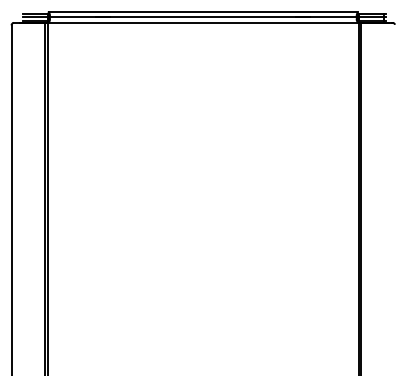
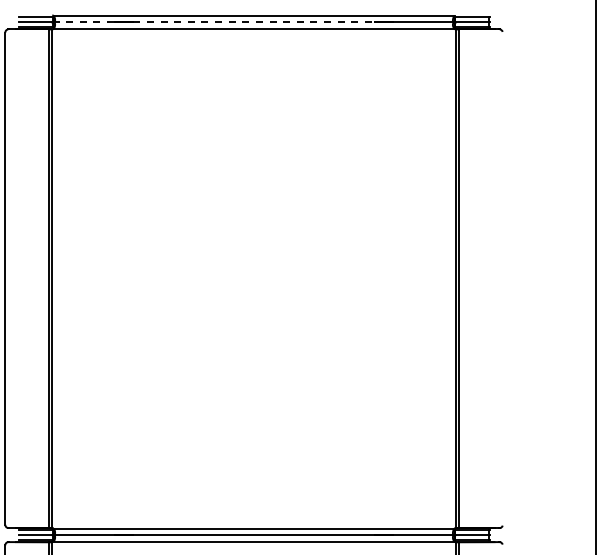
line: (72, 17) -> (84, 22), solid -> dashed
line: (203, 17) -> (254, 22), solid -> dashed

